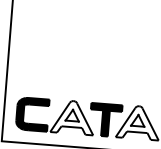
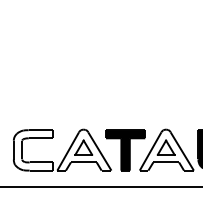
fill: (32, 114) -> (33, 150), removed

